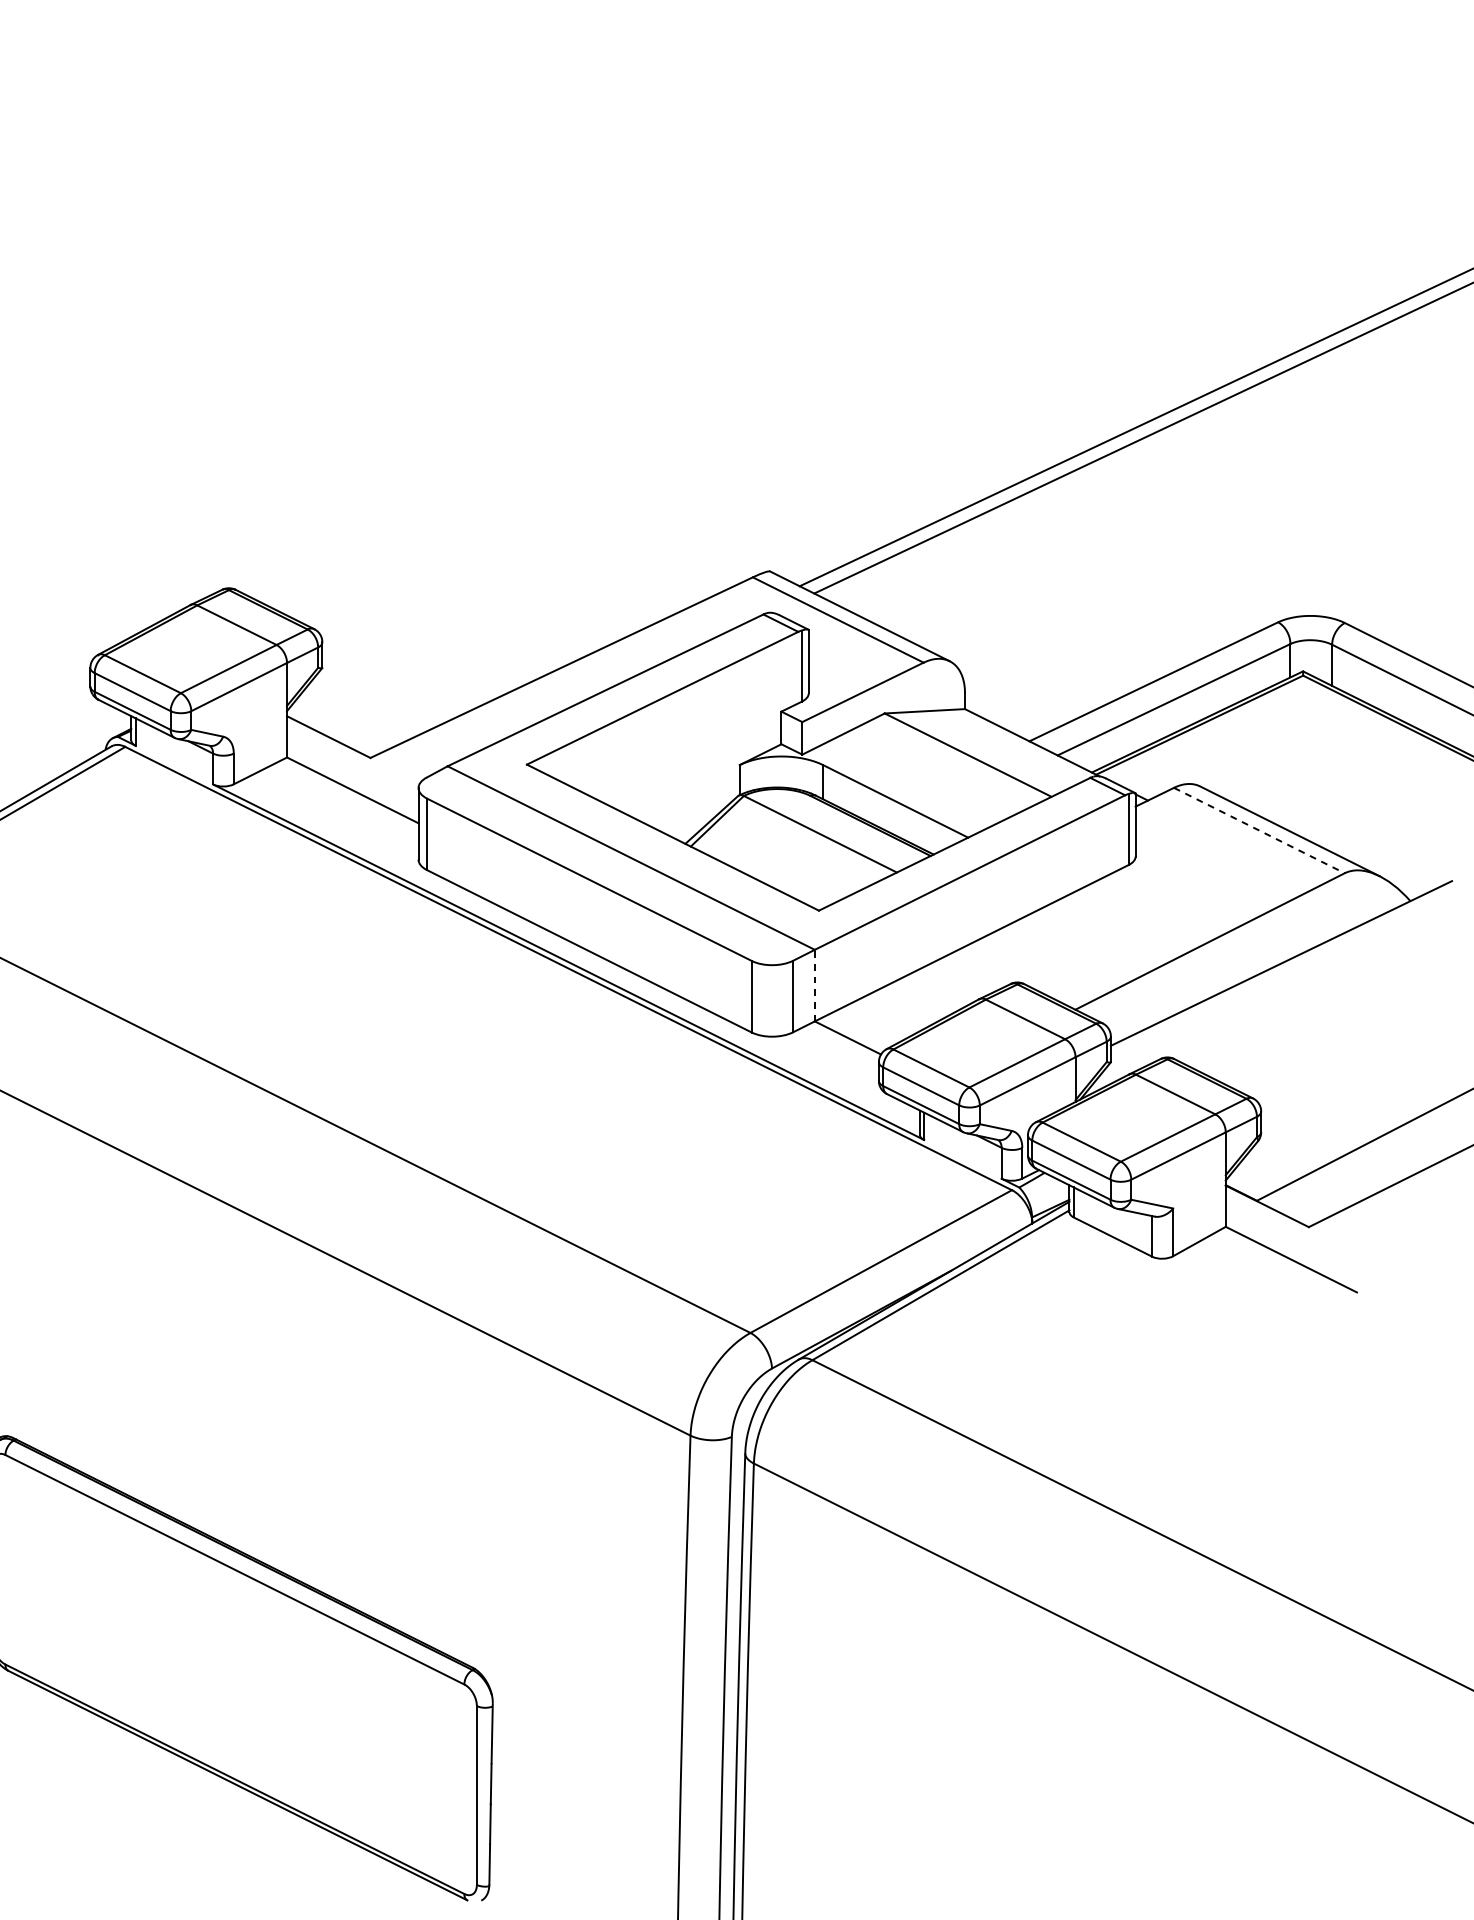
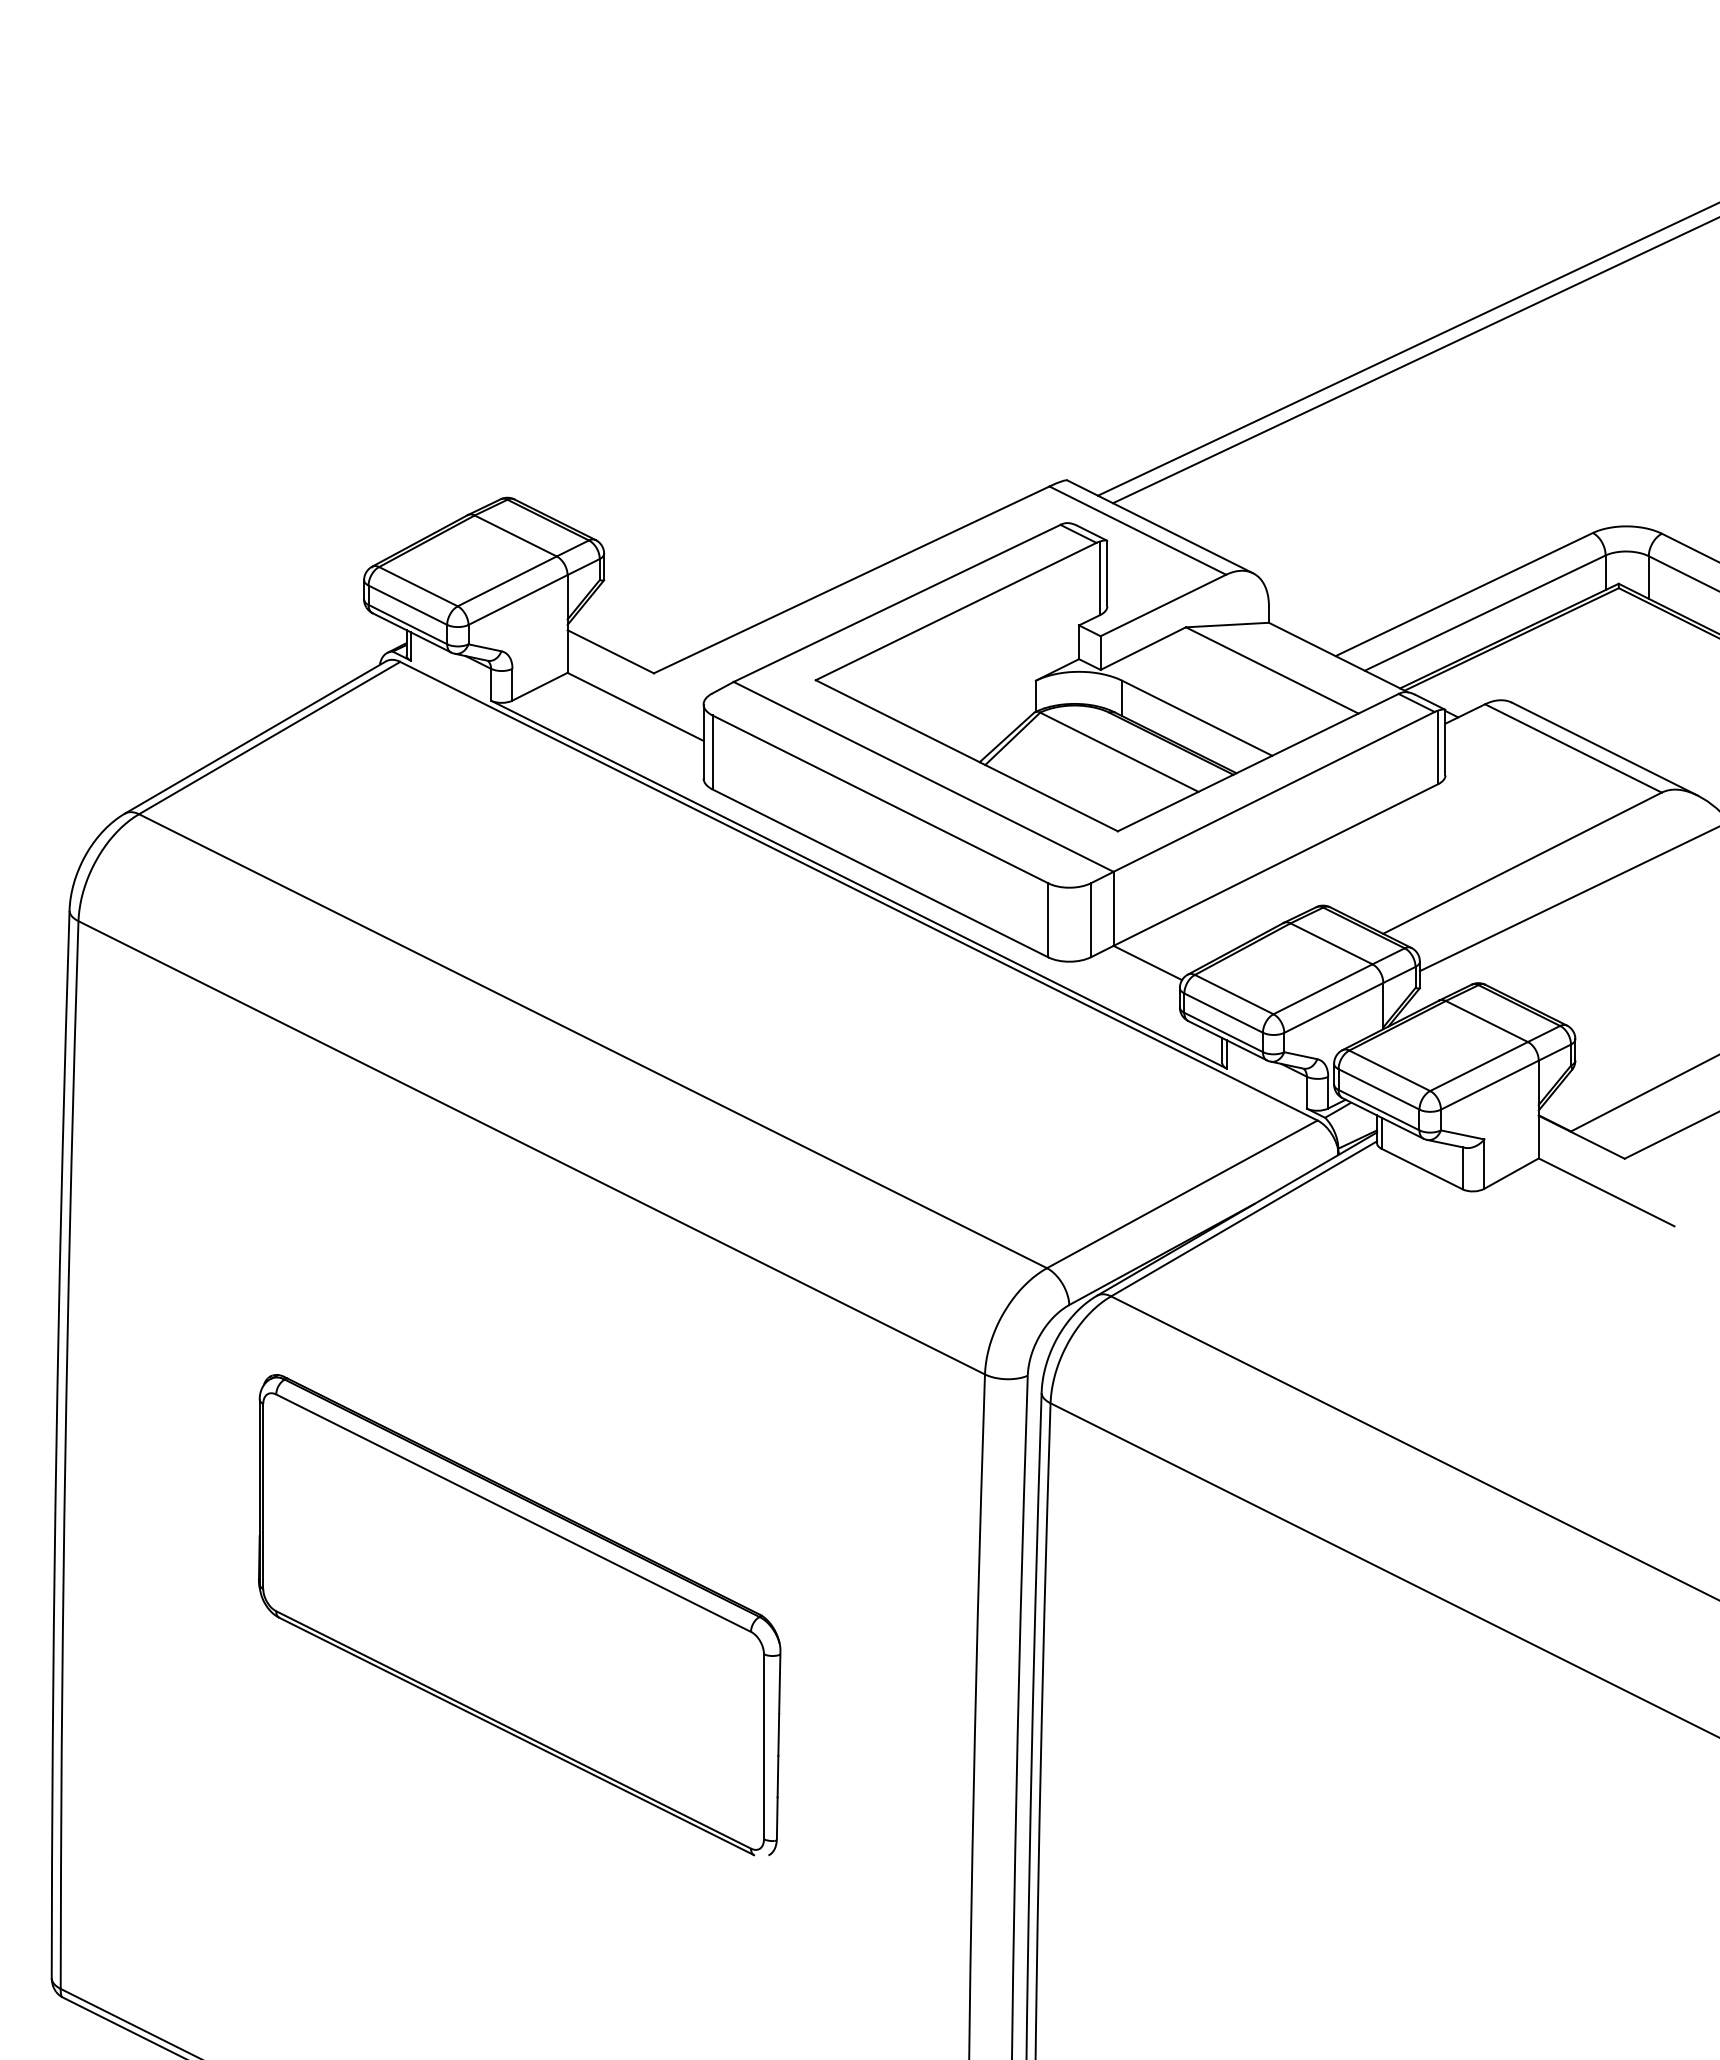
line: (1259, 830) -> (1573, 748), dashed -> solid
line: (814, 985) -> (1113, 908), dashed -> solid

